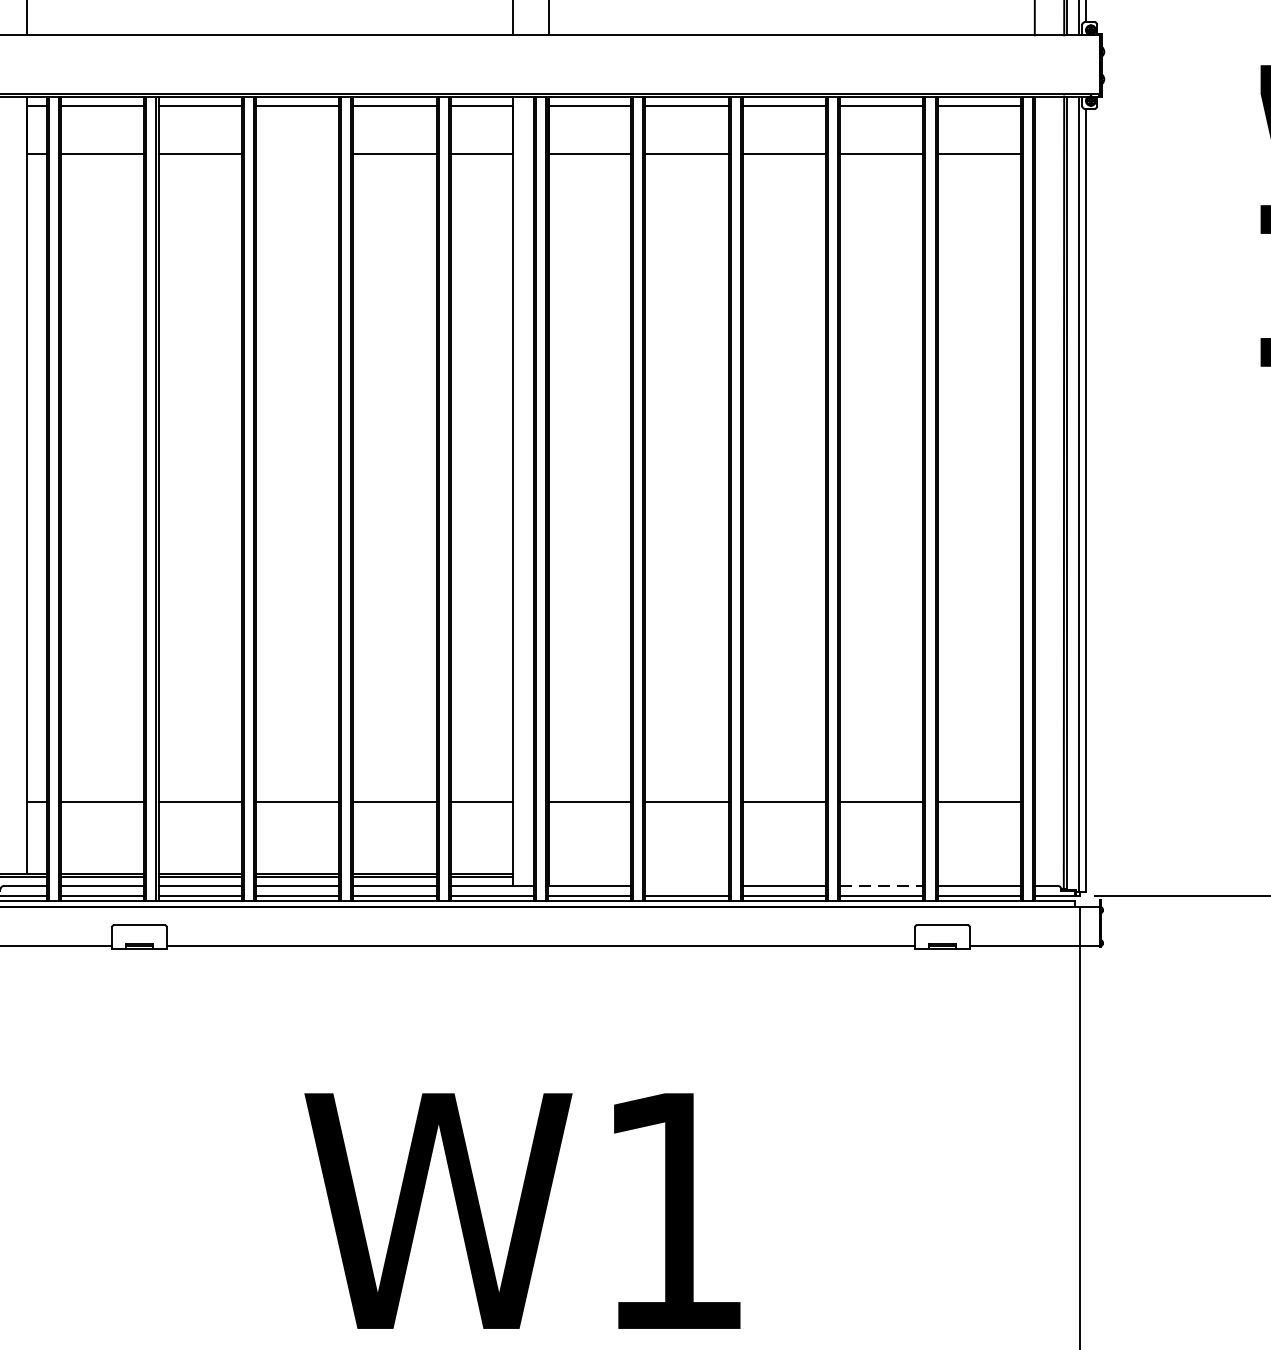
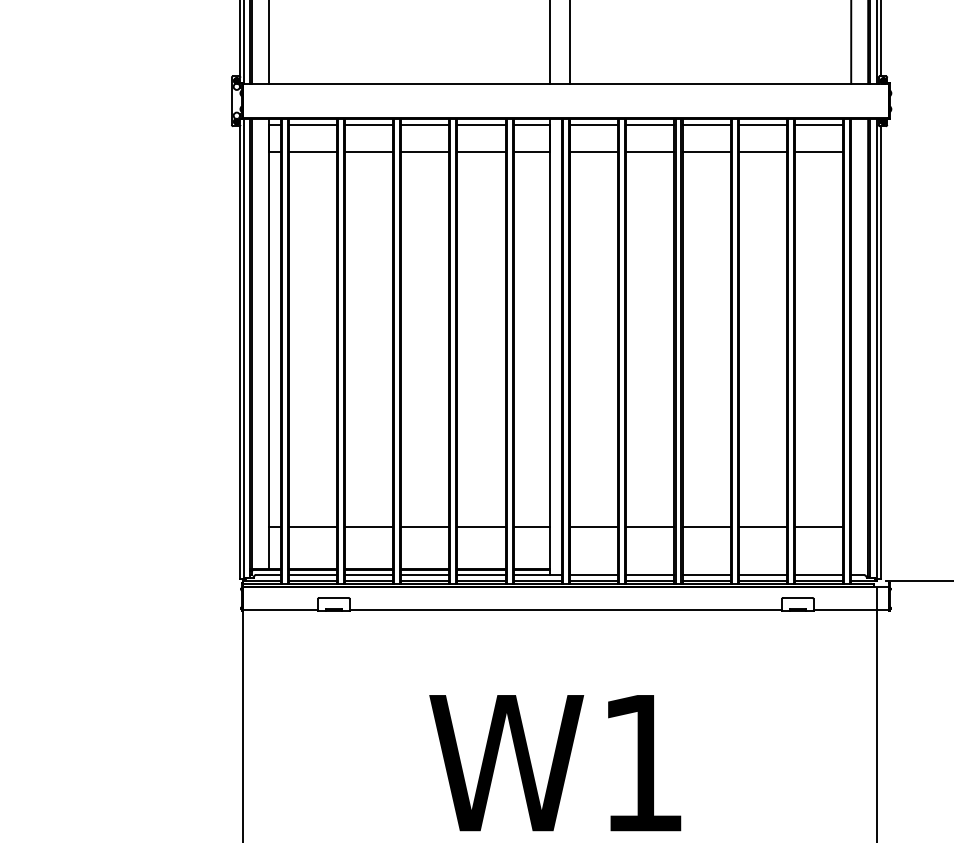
line: (297, 154) -> (425, 152), added
line: (687, 886) -> (650, 575), added
line: (883, 886) -> (763, 575), dashed -> solid

